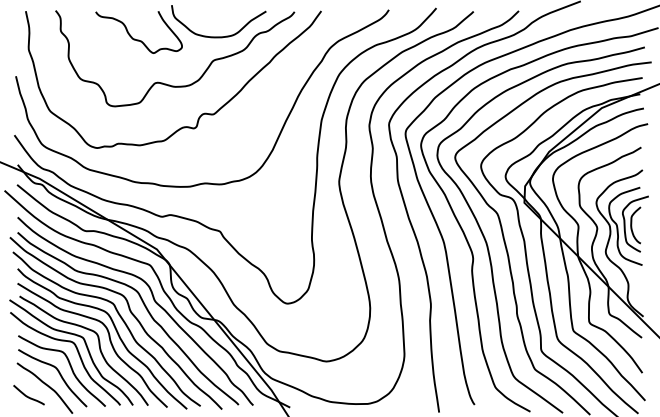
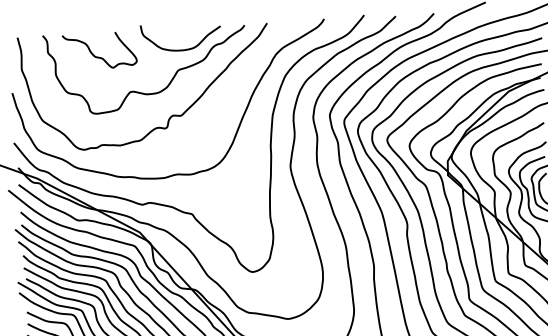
curve: (135, 38) -> (97, 56), moved

